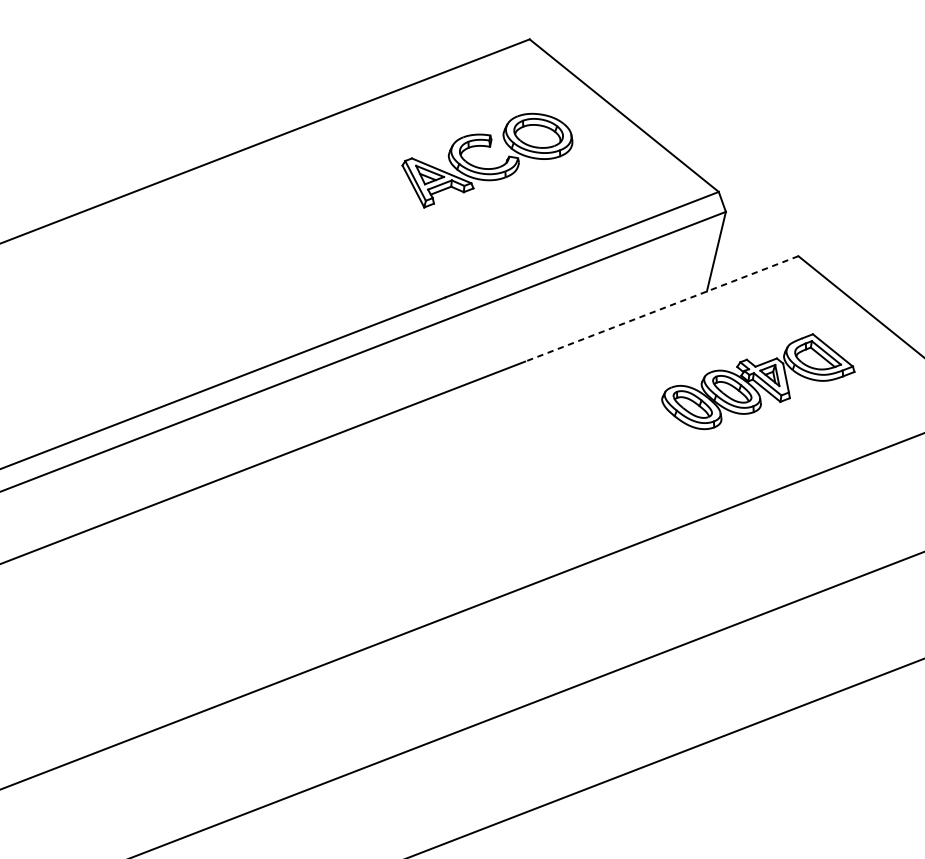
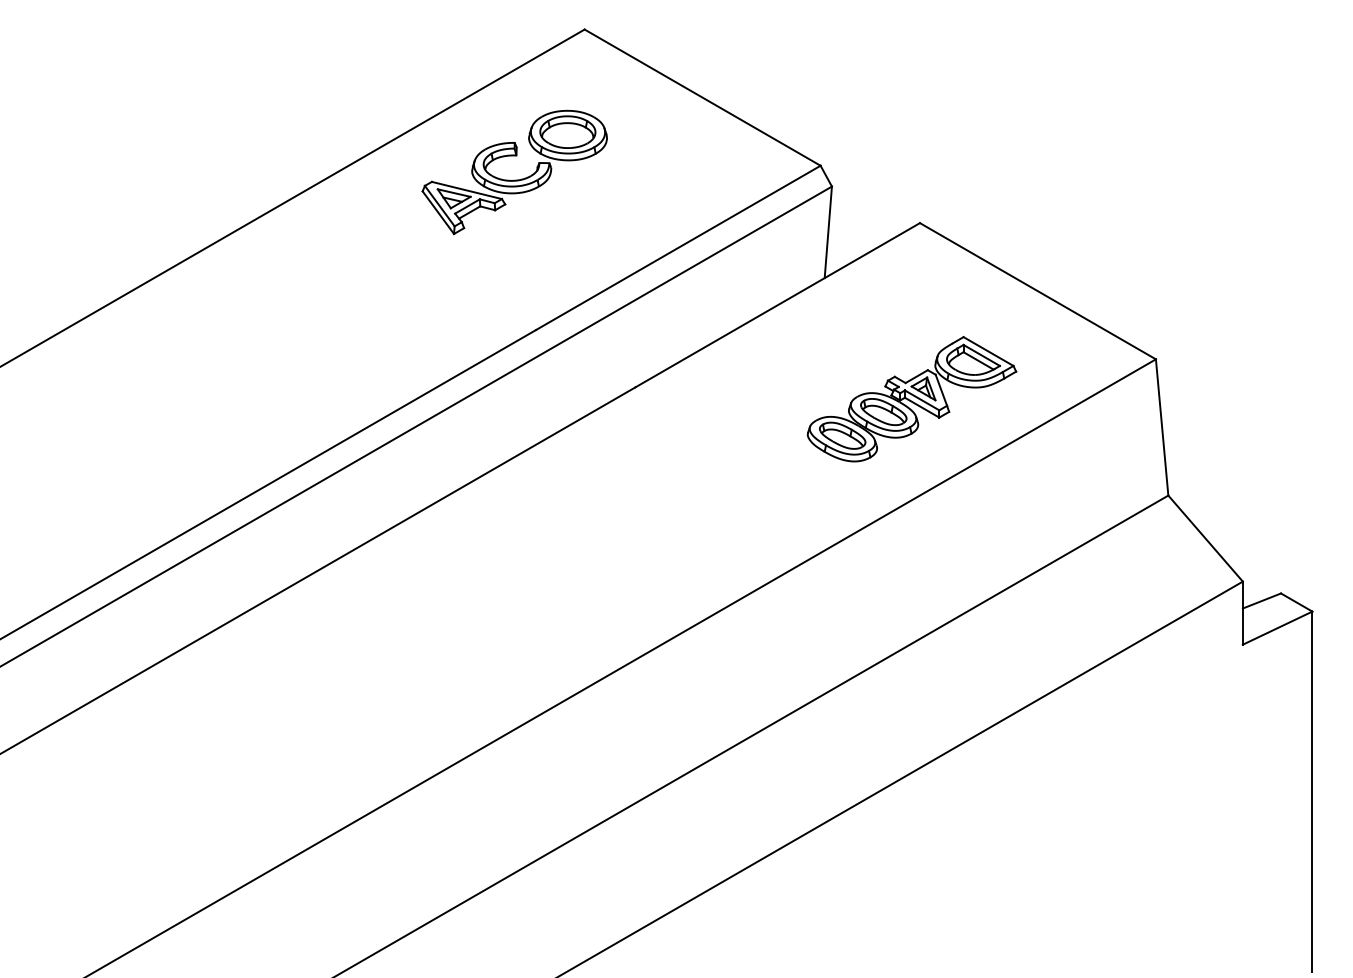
part: (485, 167) -> (514, 179), moved
line: (661, 309) -> (777, 305), dashed -> solid
part: (758, 382) -> (911, 399), moved

